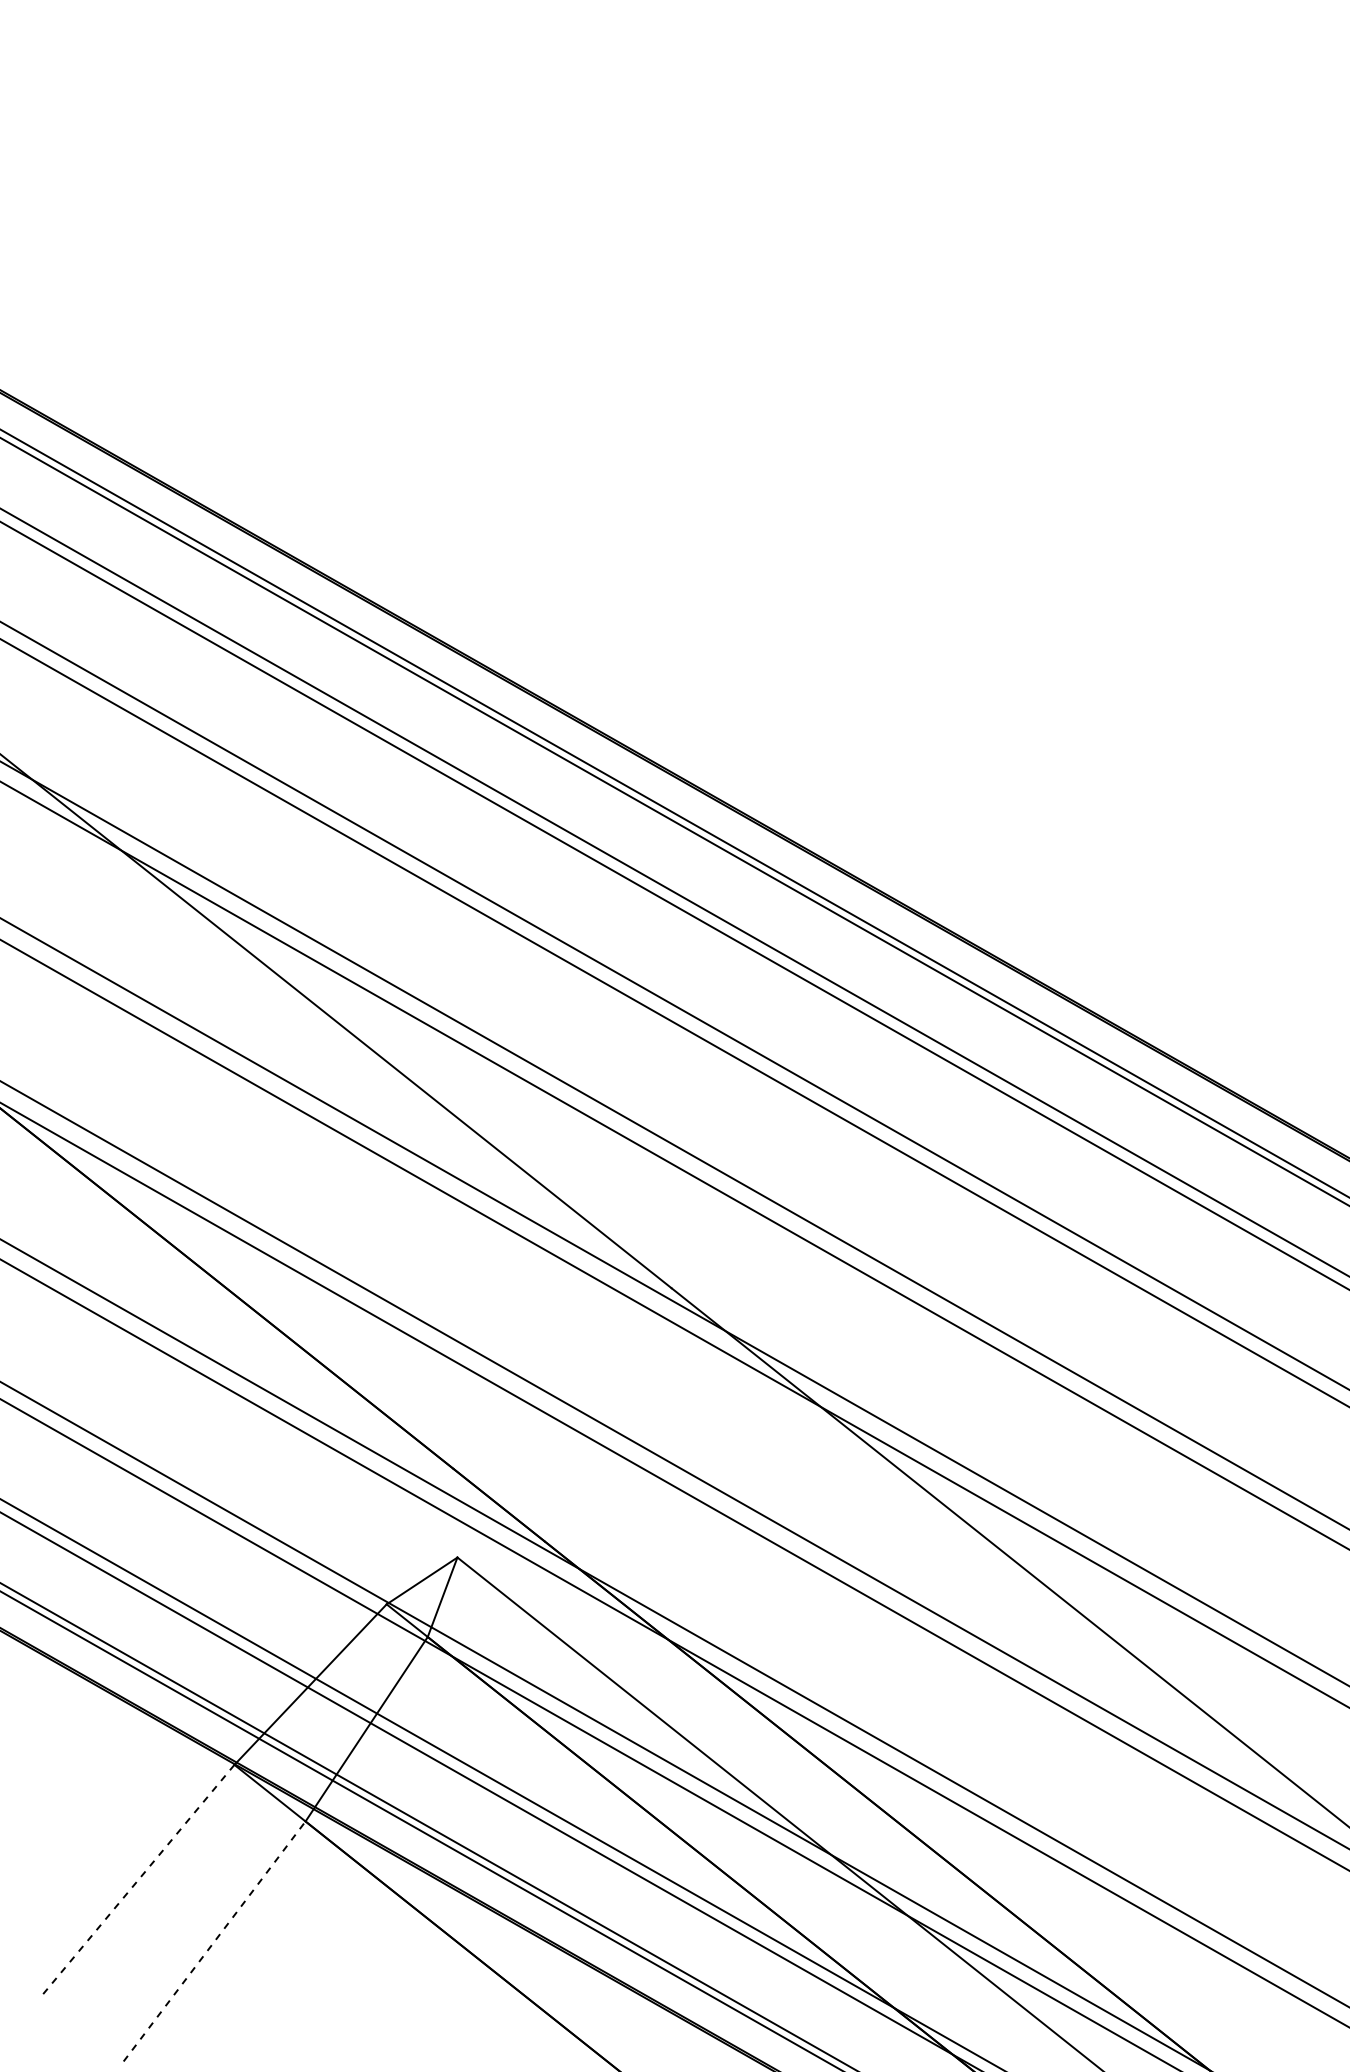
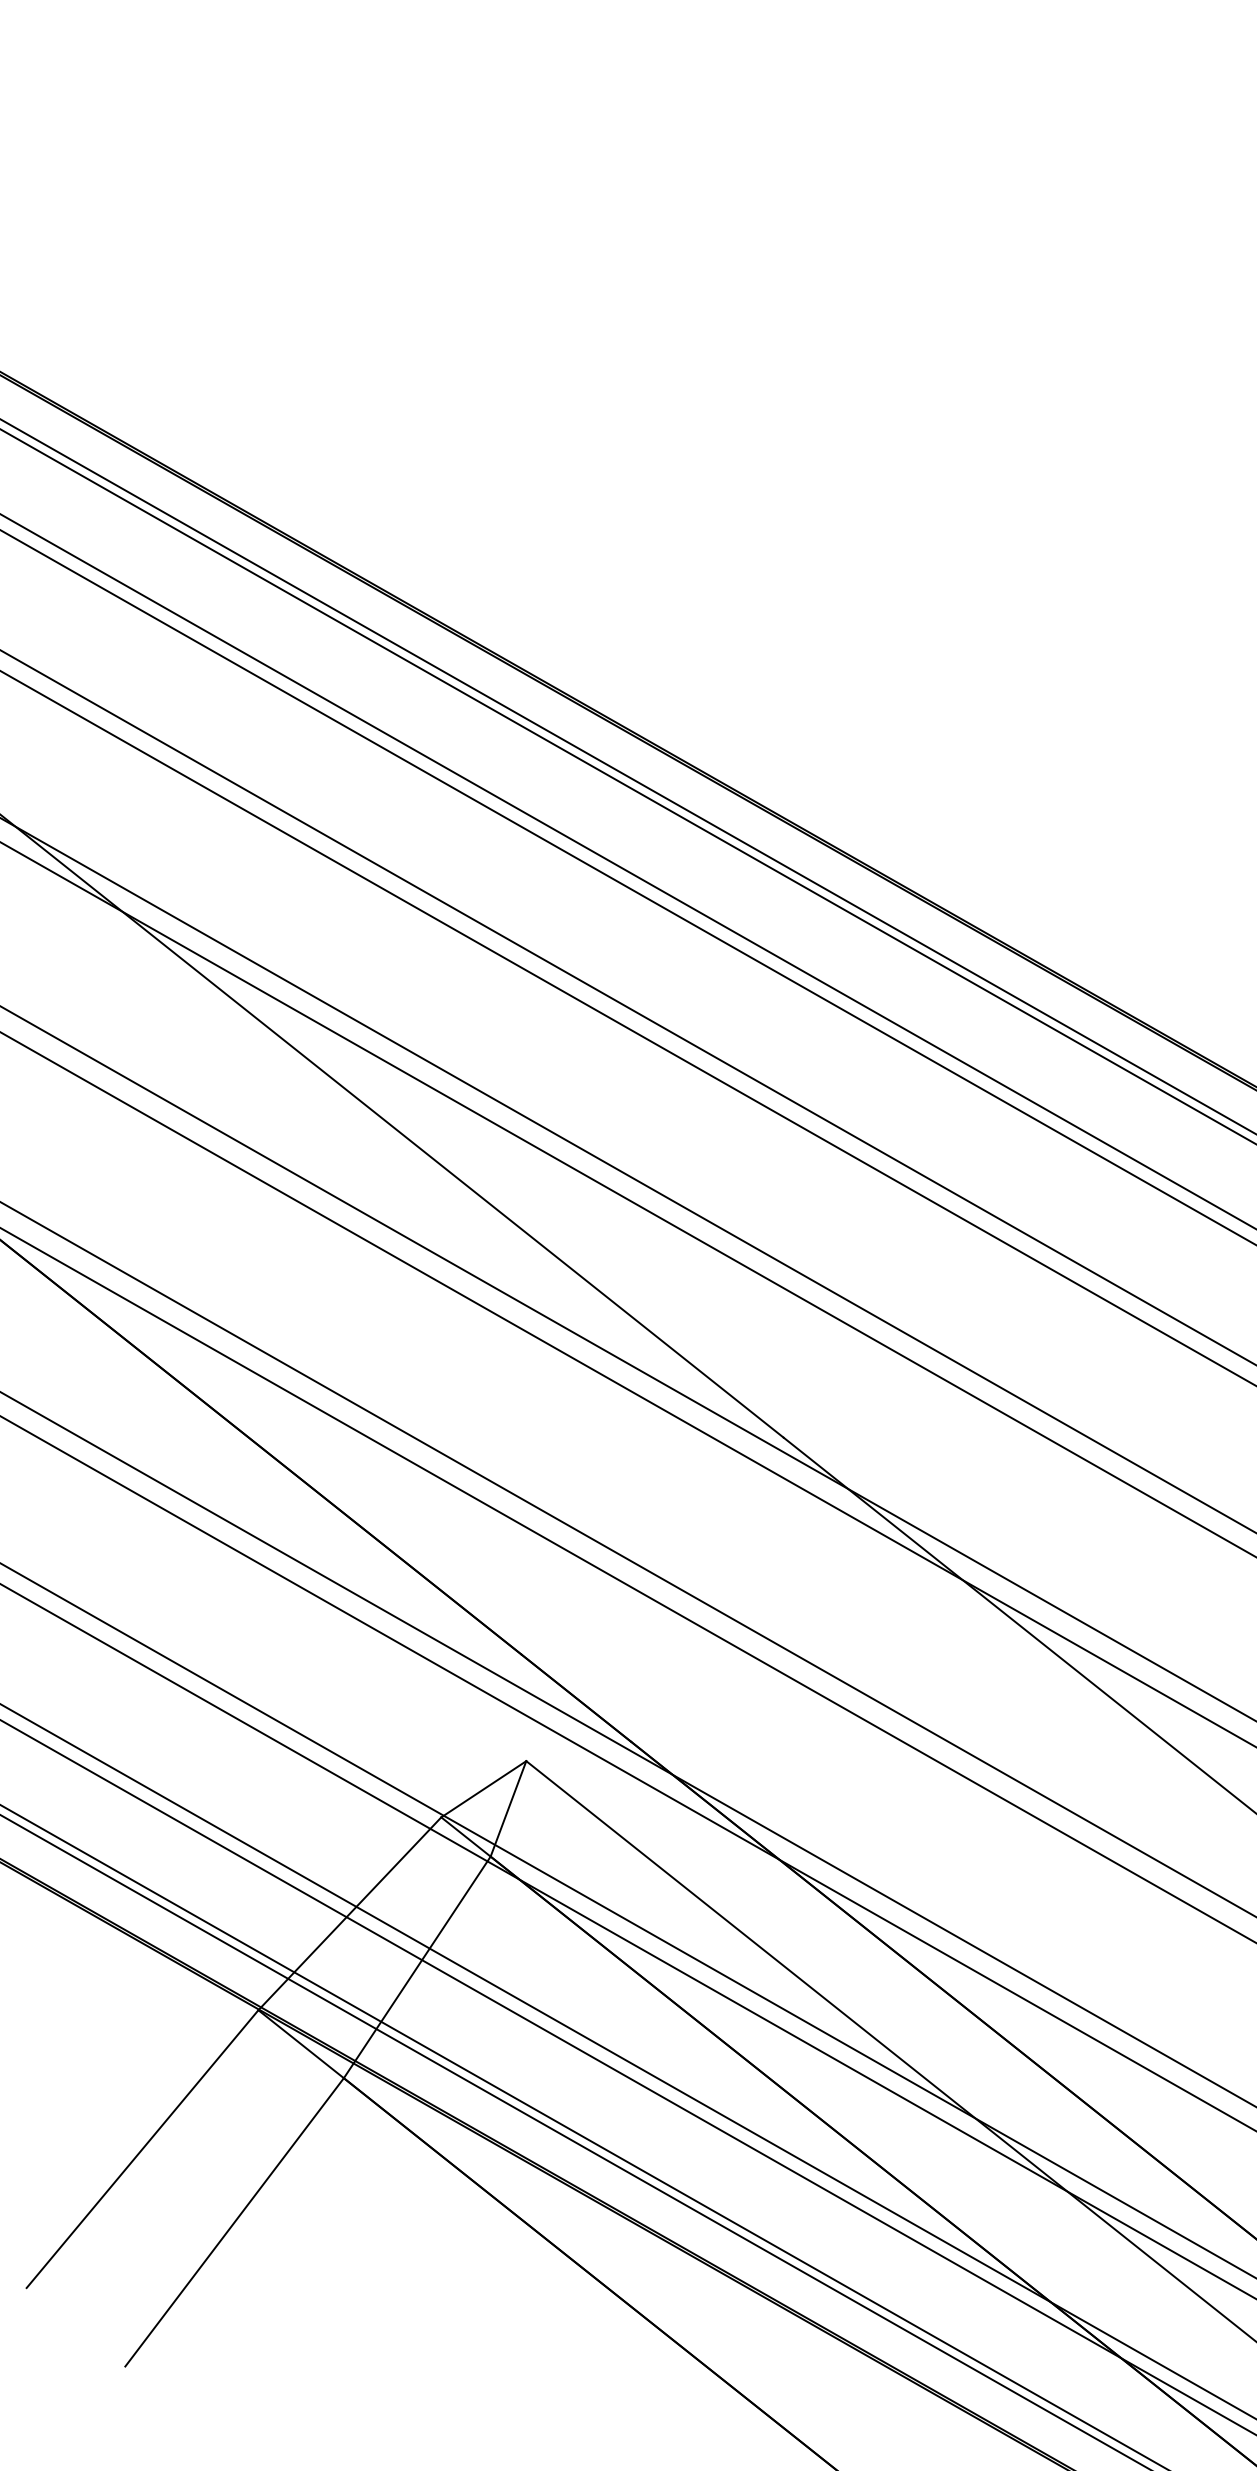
line: (137, 1880) -> (141, 2149), dashed -> solid
line: (214, 1941) -> (234, 2222), dashed -> solid

